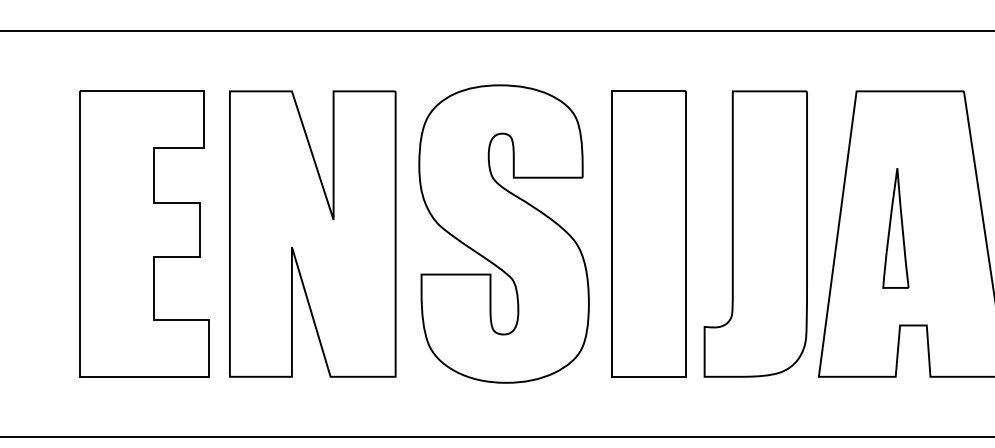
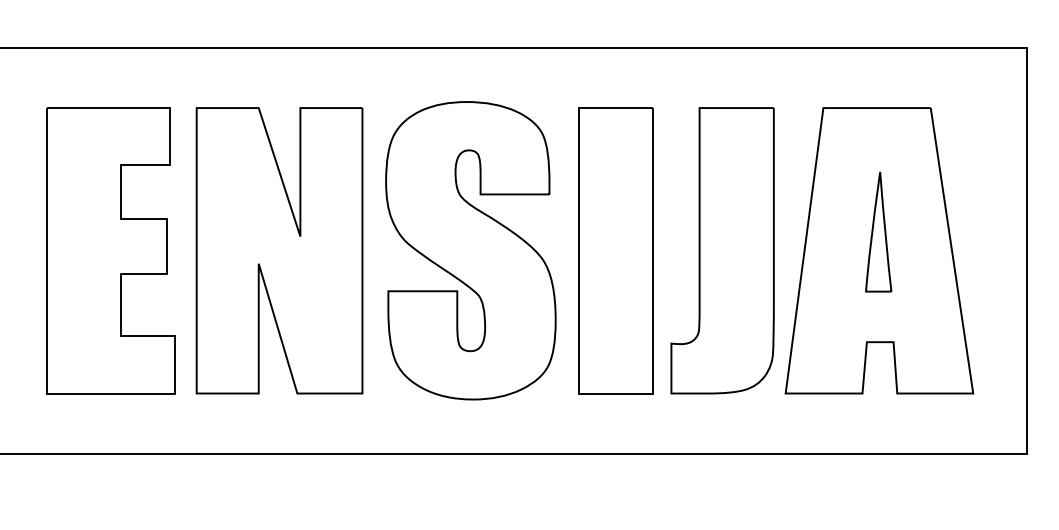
part: (895, 227) -> (878, 231), moved

